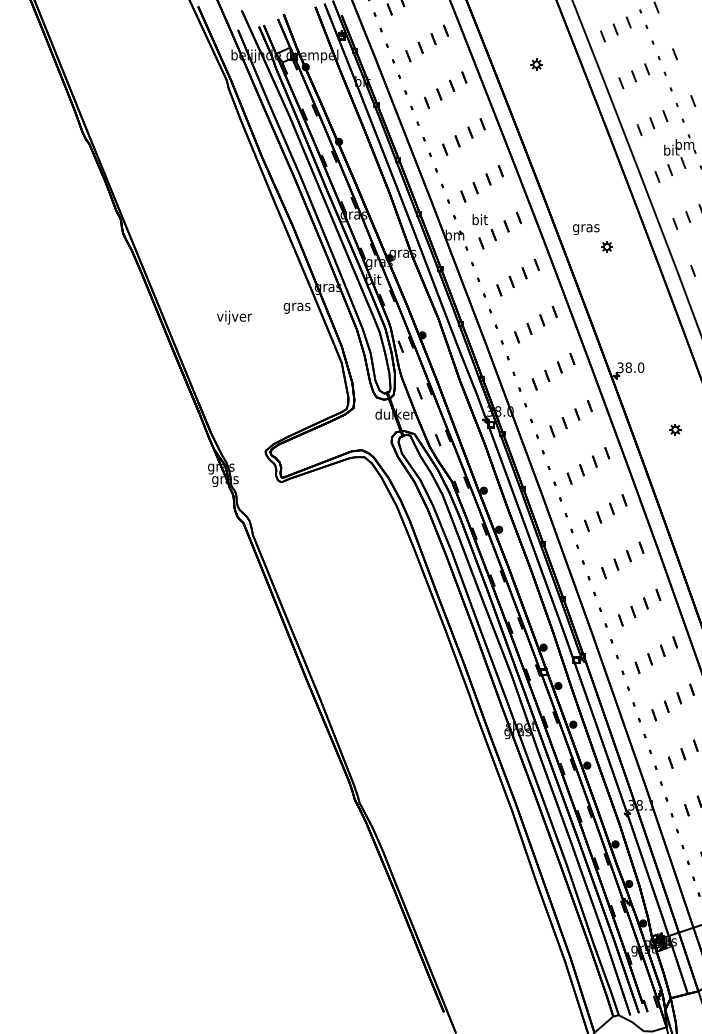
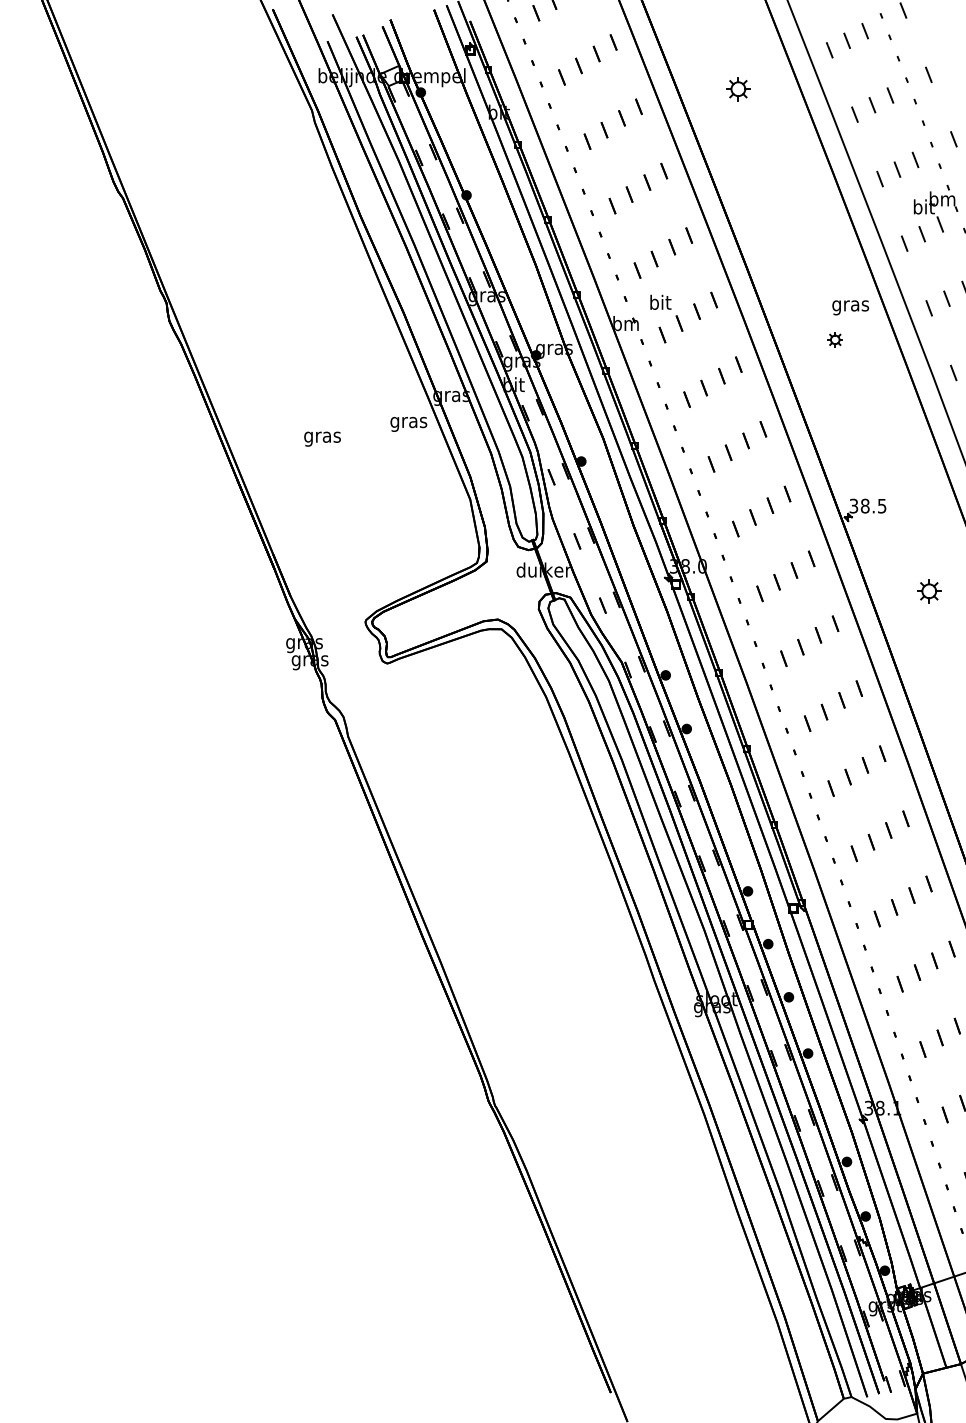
part: (536, 64) -> (738, 88), size x1.6
text: (586, 229) -> (851, 307), moved
text: (234, 317) -> (322, 437), vijver -> gras
text: (641, 367) -> (882, 505), 38.0 -> 38.5
part: (675, 429) -> (929, 591), size x1.6

